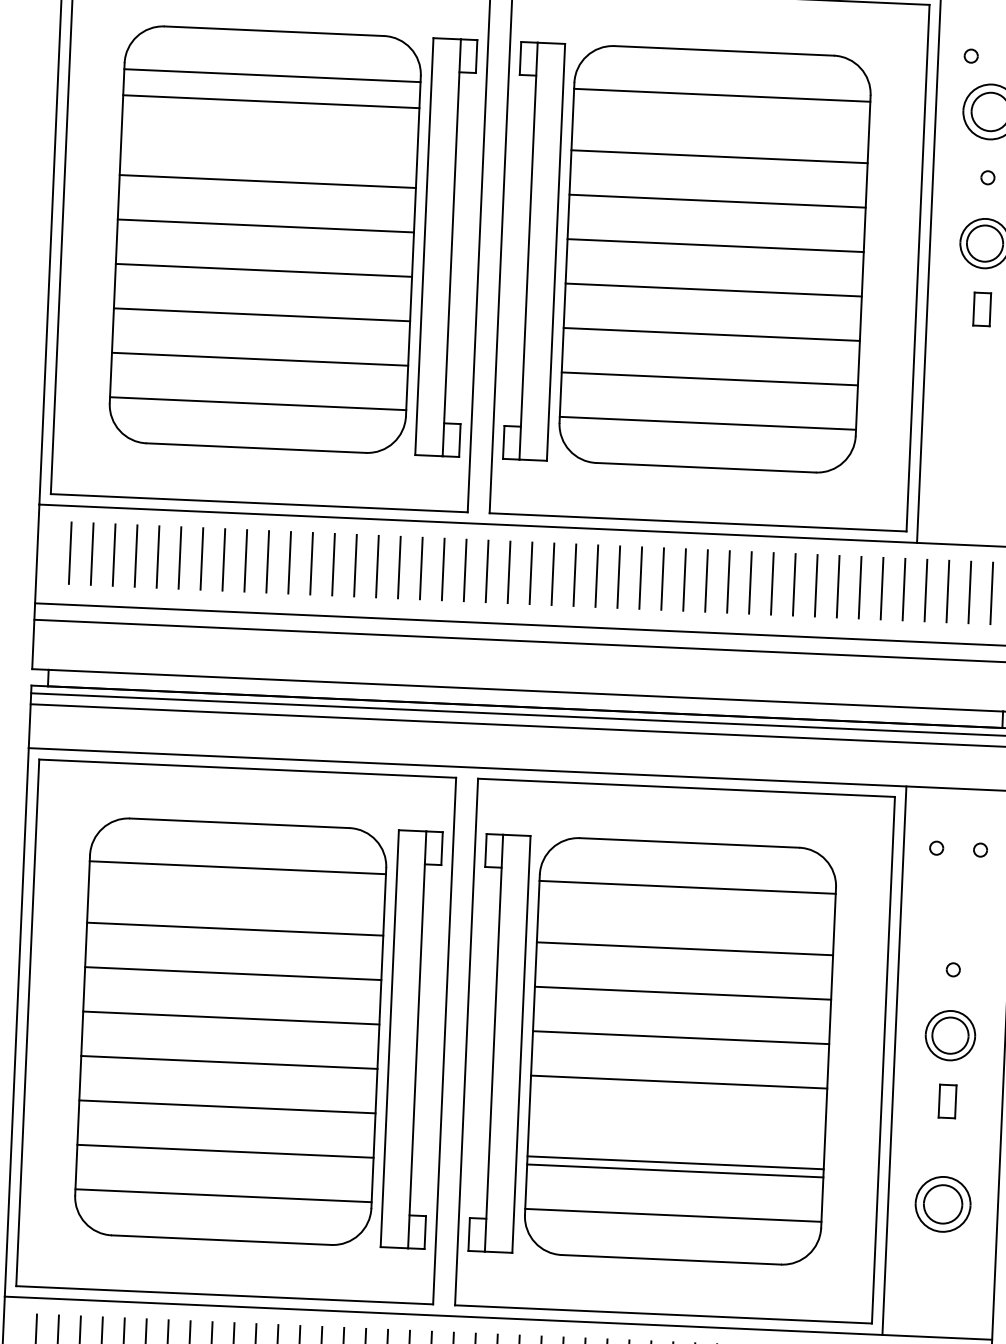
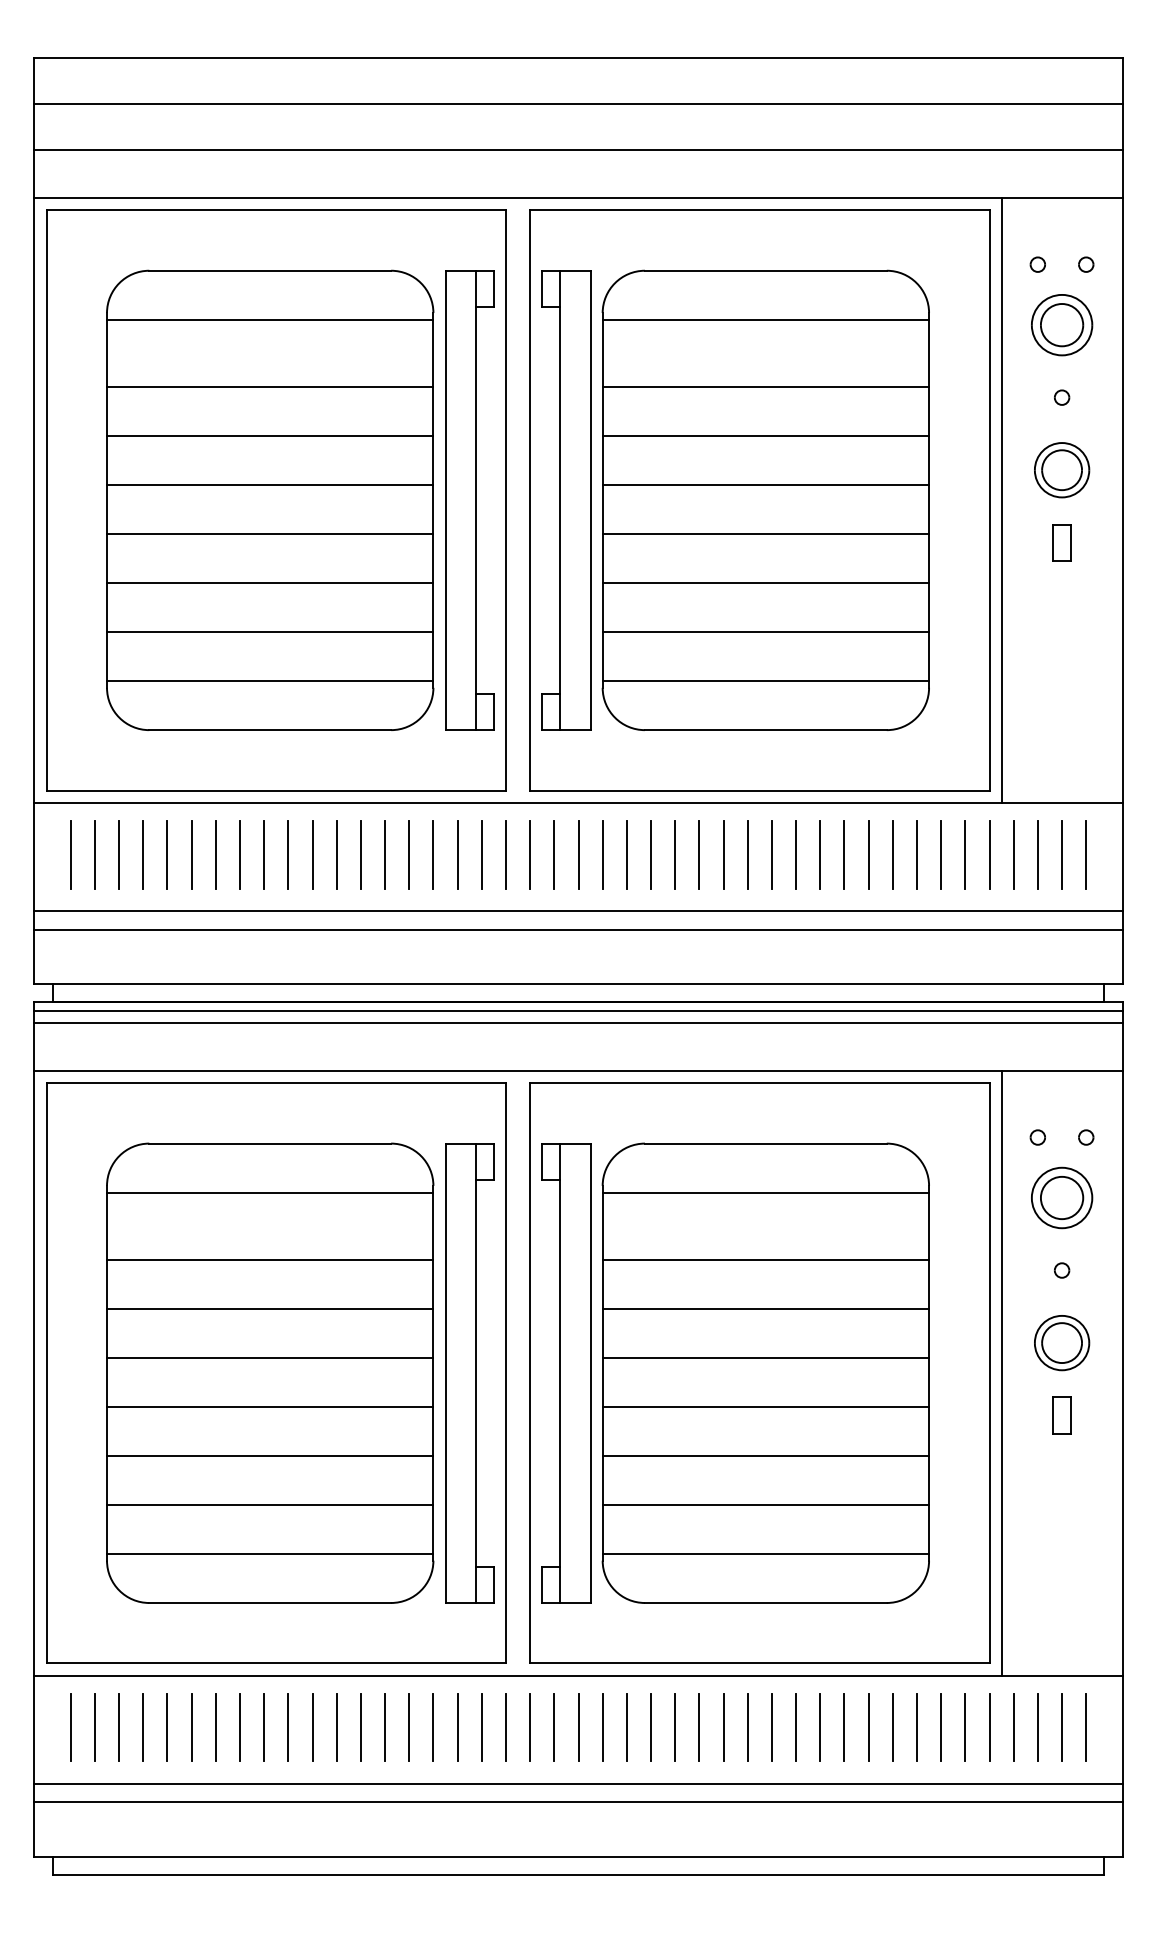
line: (271, 101) -> (270, 387), moved
line: (675, 1163) -> (765, 1456), moved
part: (943, 1203) -> (1062, 1197), moved

